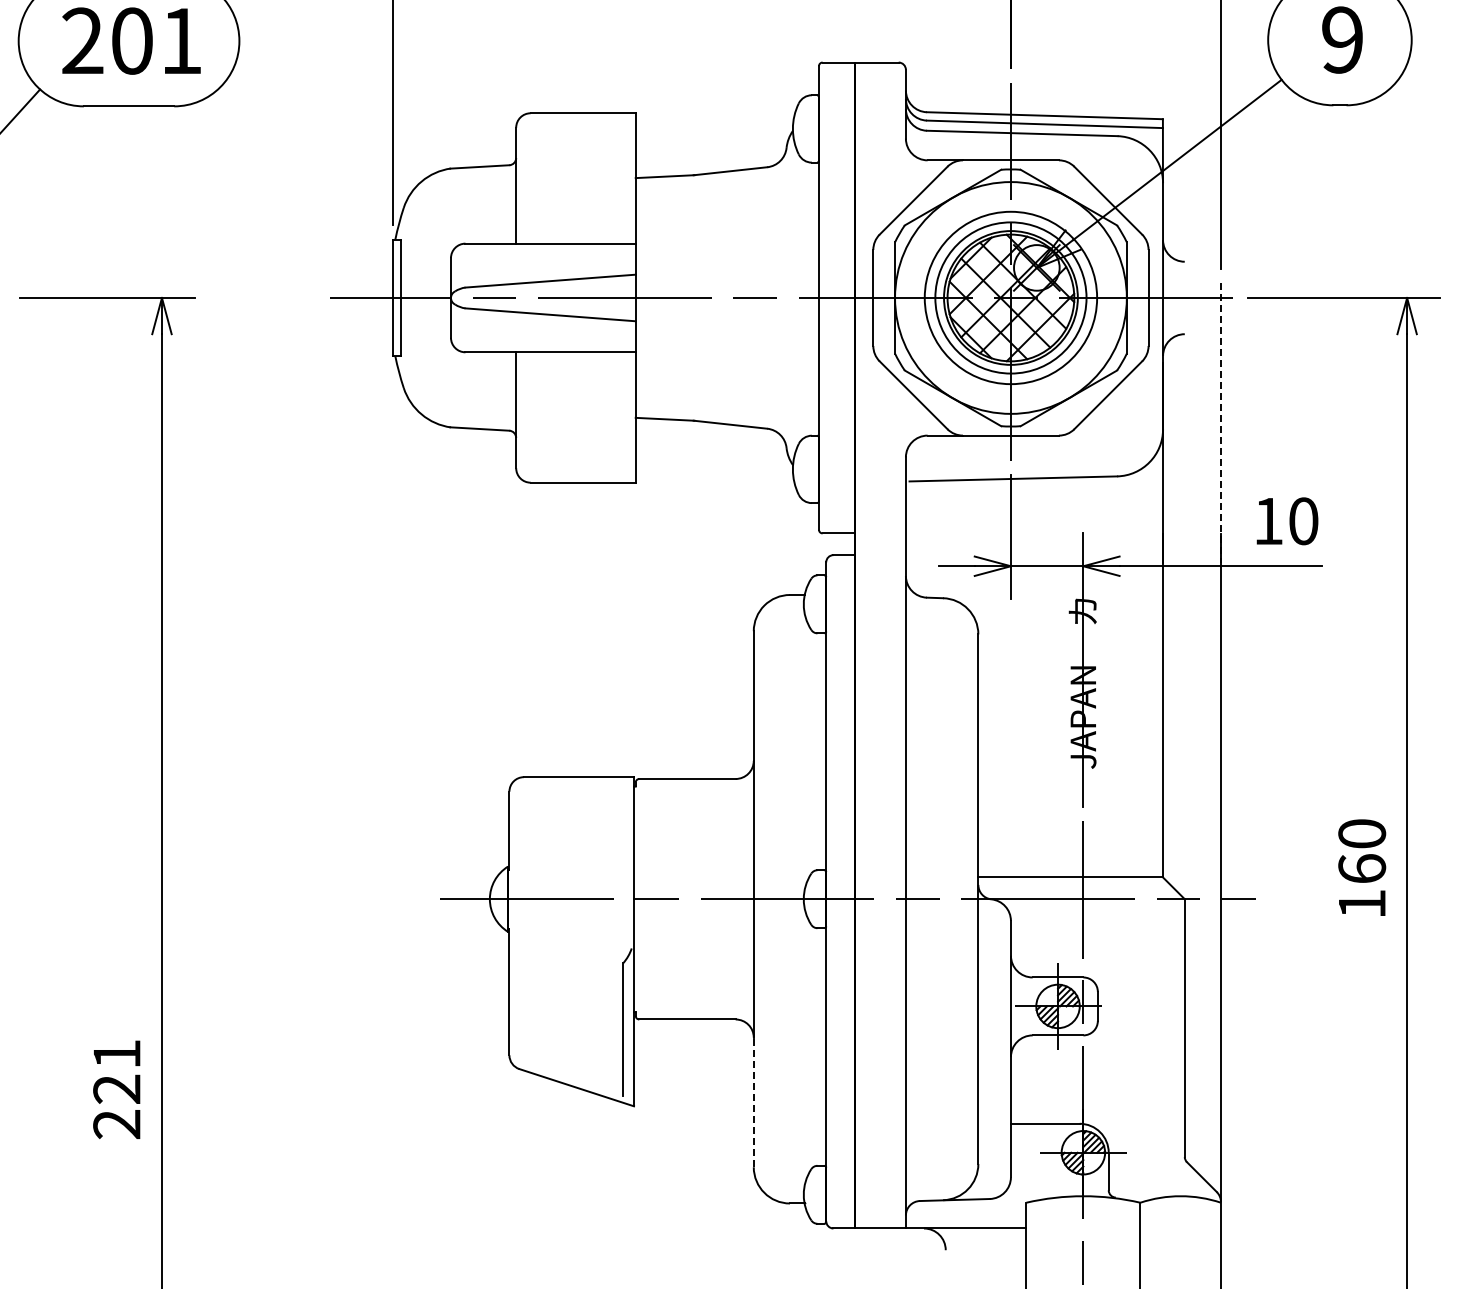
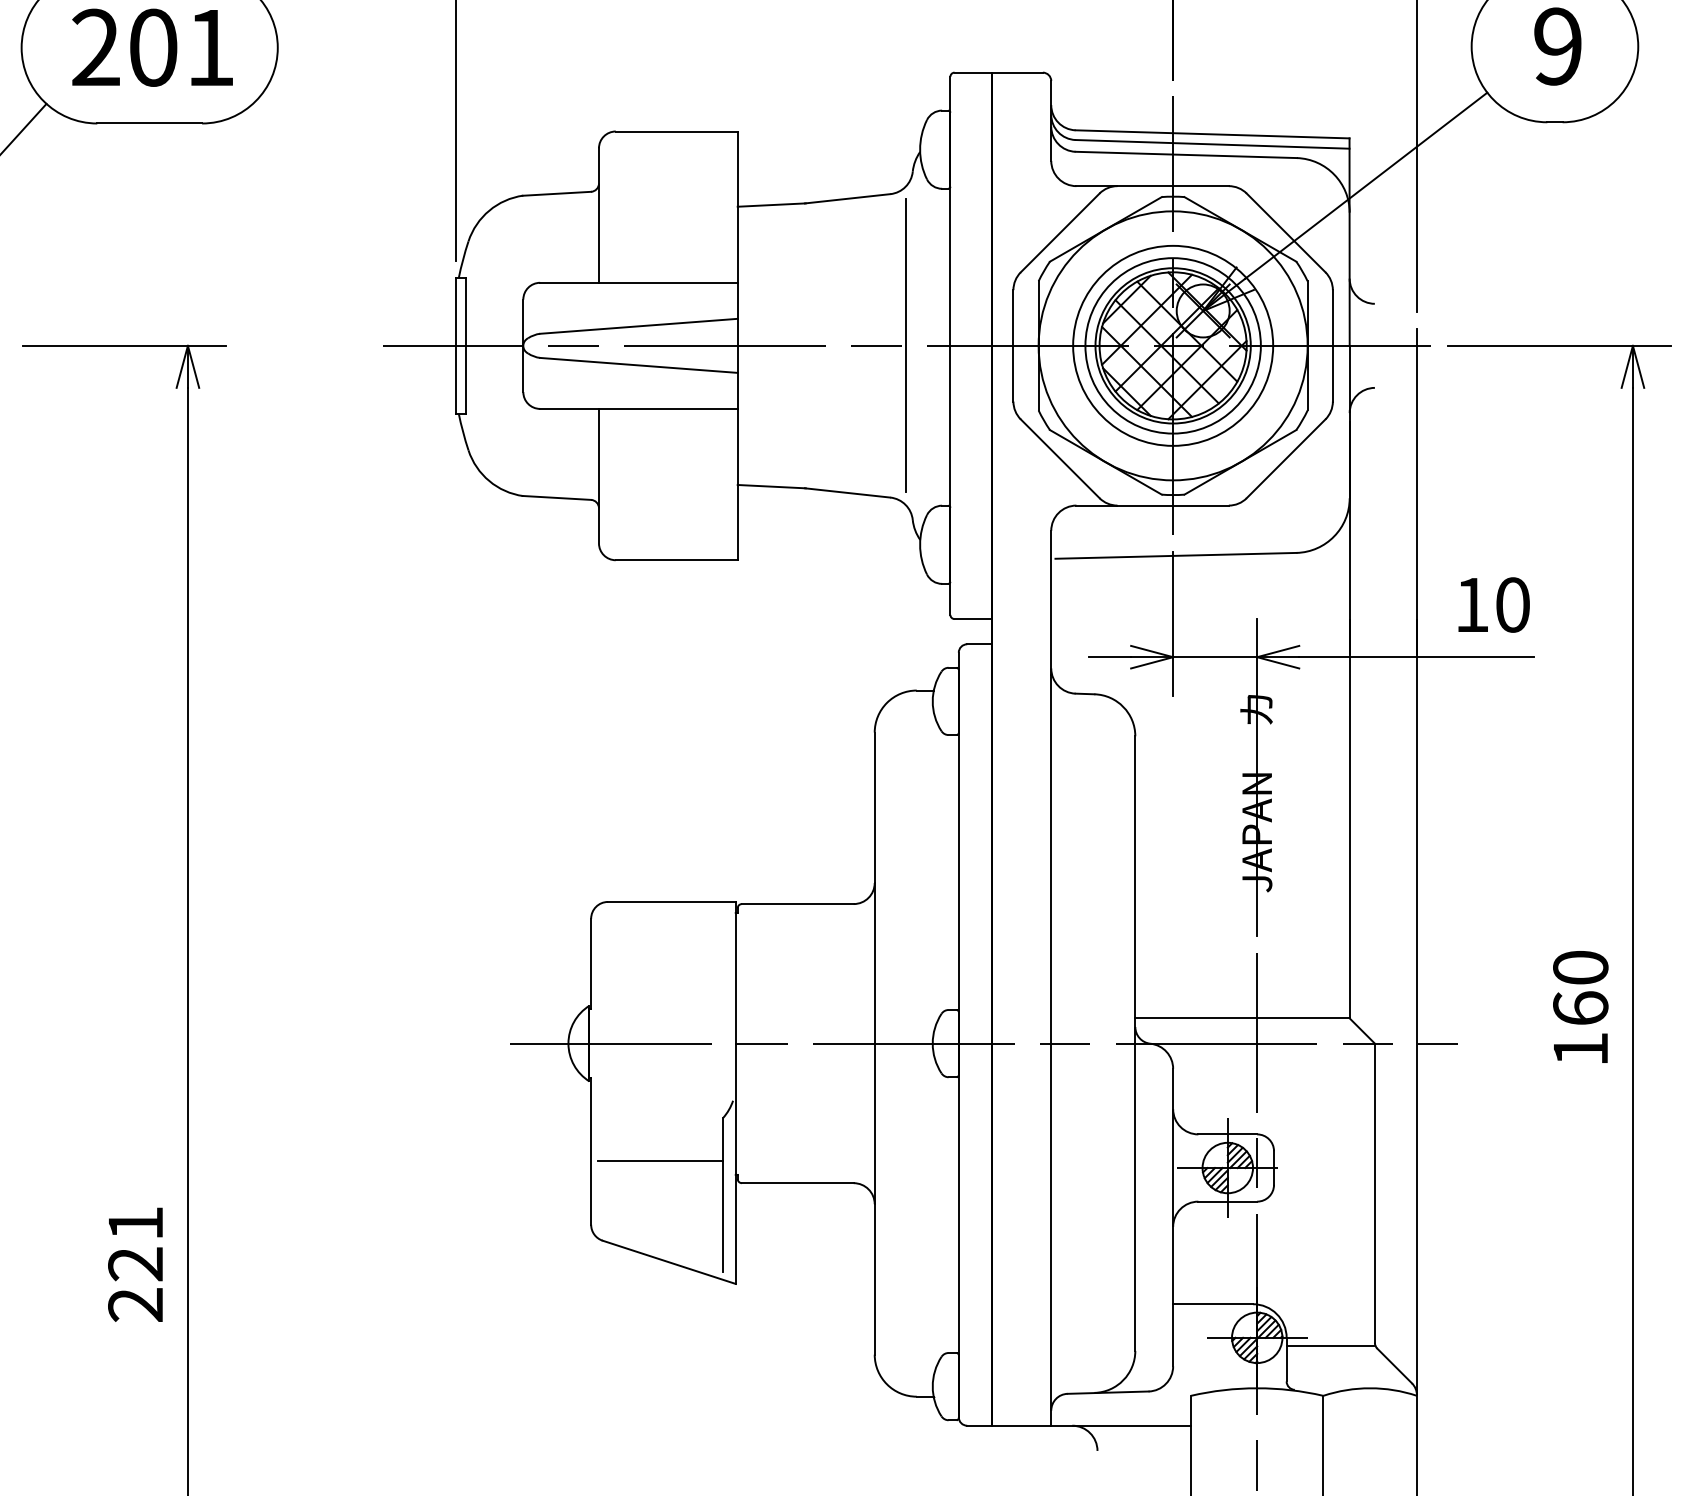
line: (780, 297) -> (905, 345), added
line: (1221, 423) -> (1417, 491), dashed -> solid
line: (569, 1000) -> (660, 1161), added
line: (753, 1102) -> (874, 1279), dashed -> solid
line: (1145, 1160) -> (1329, 1346), added

